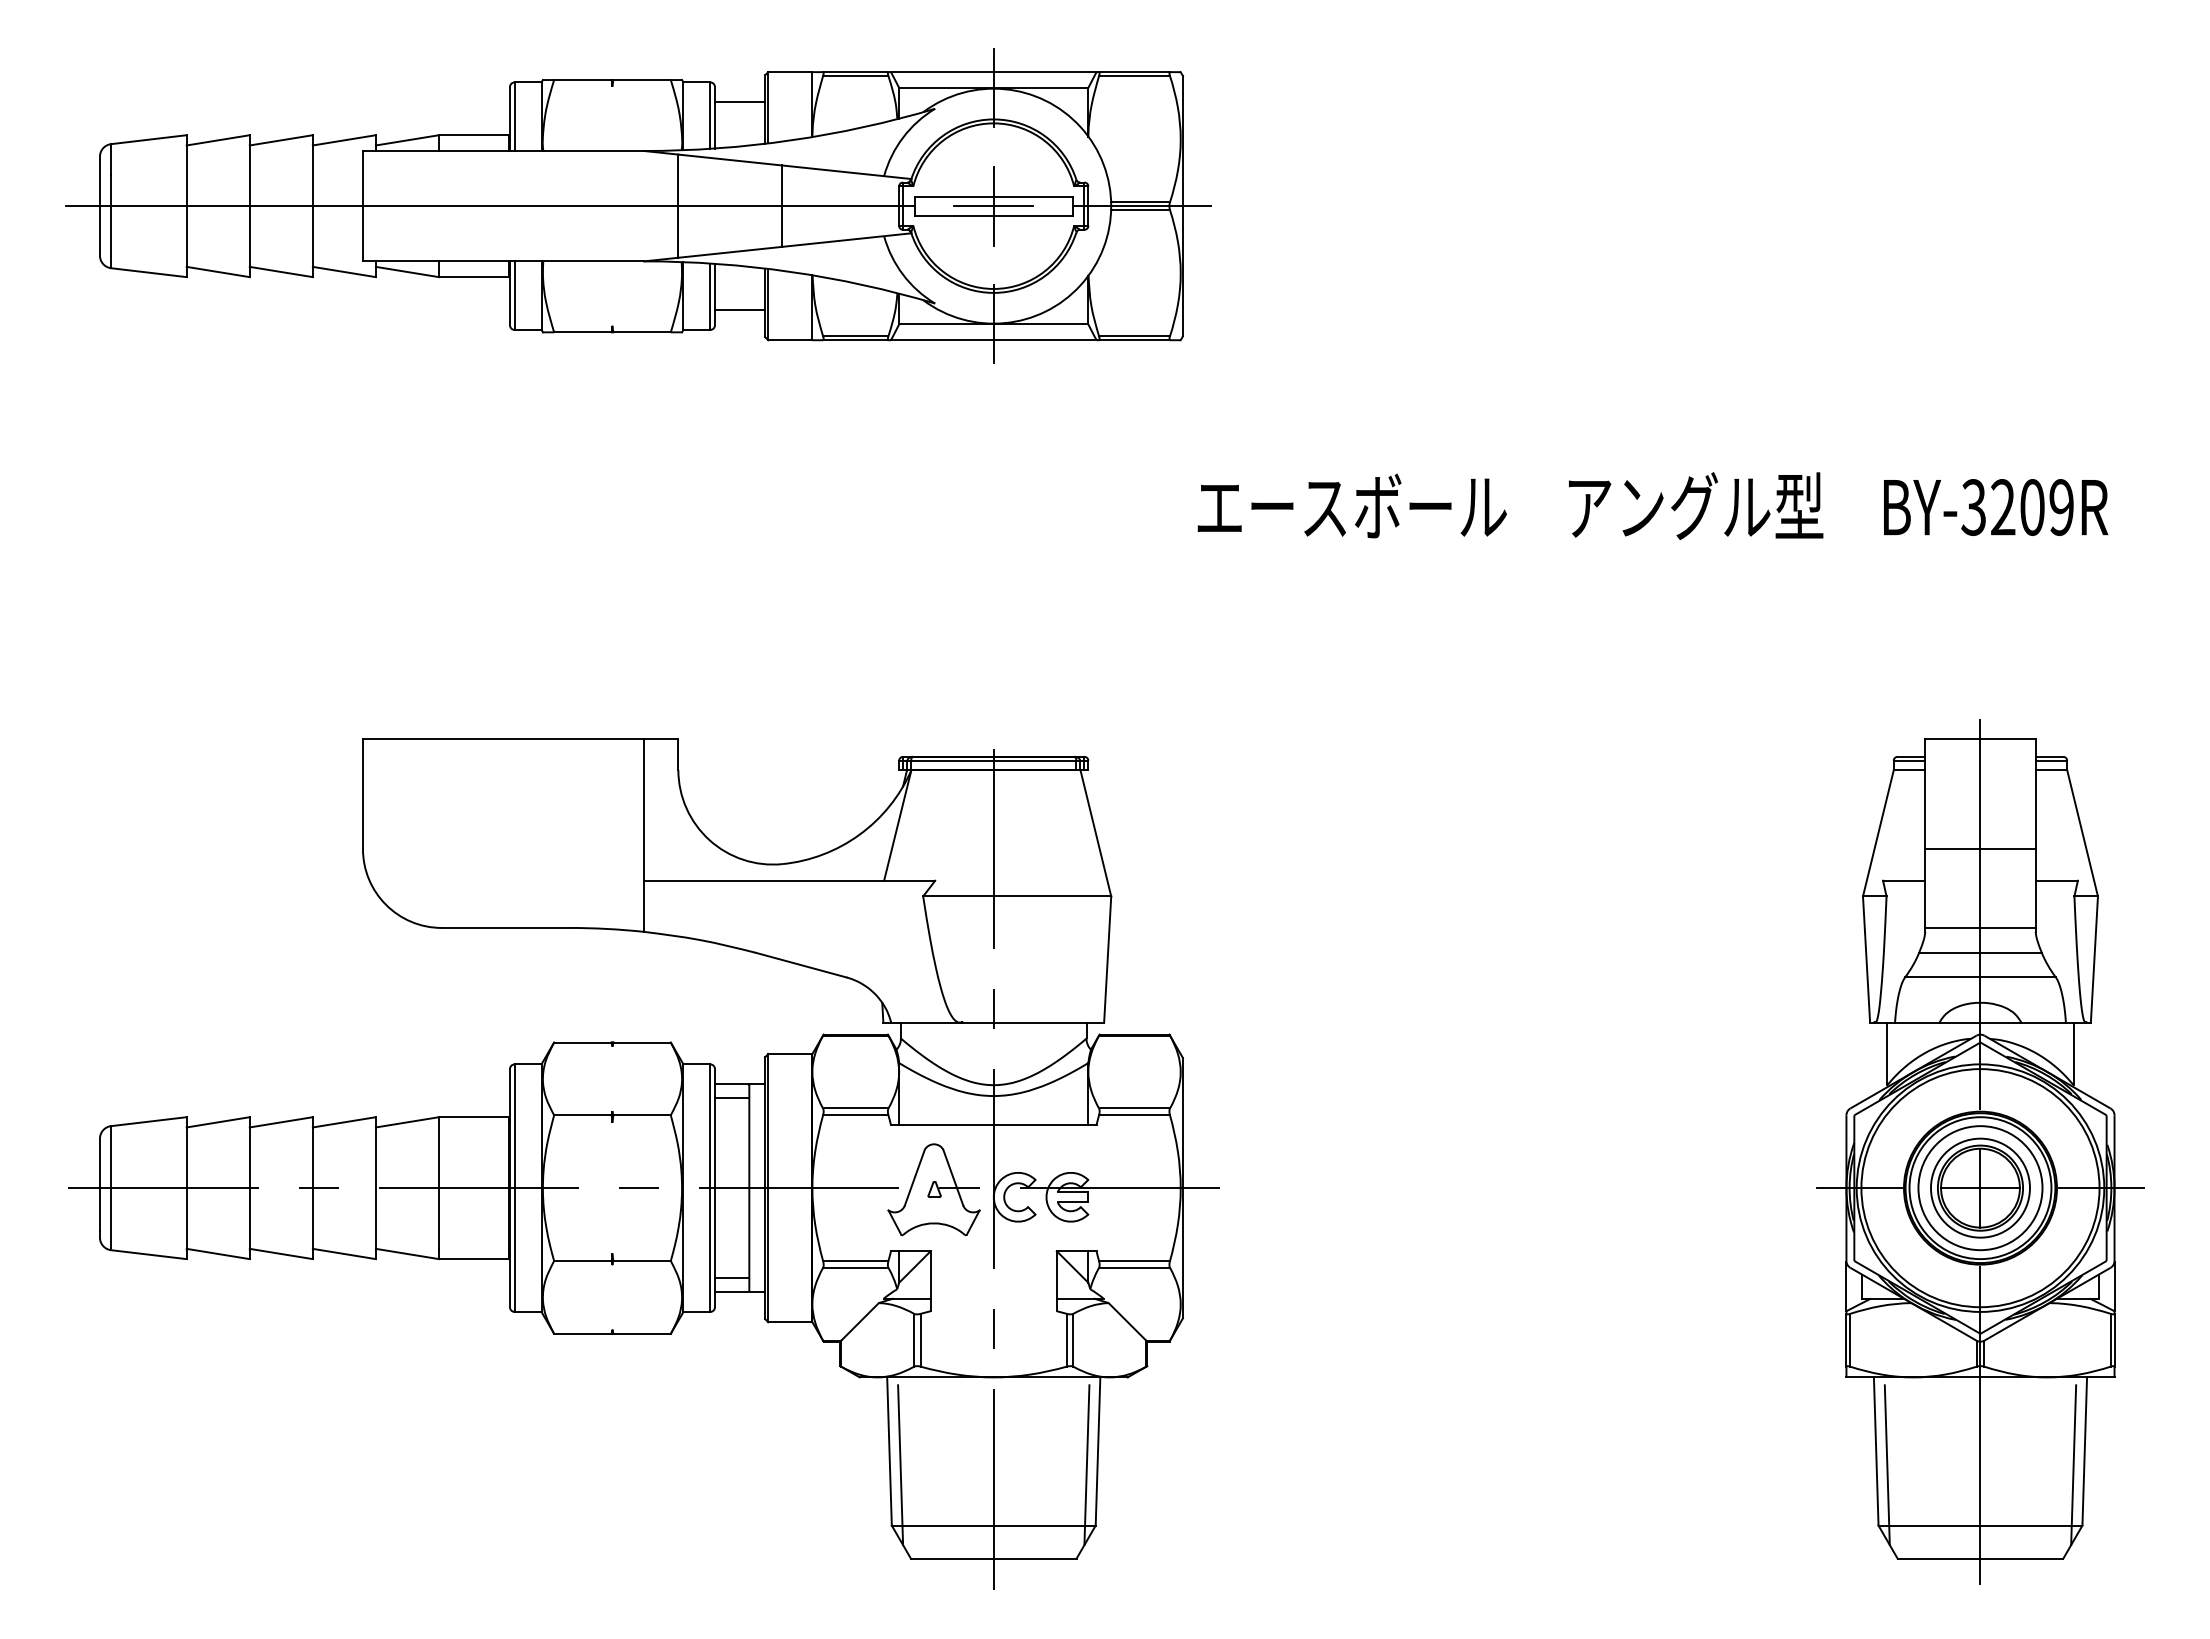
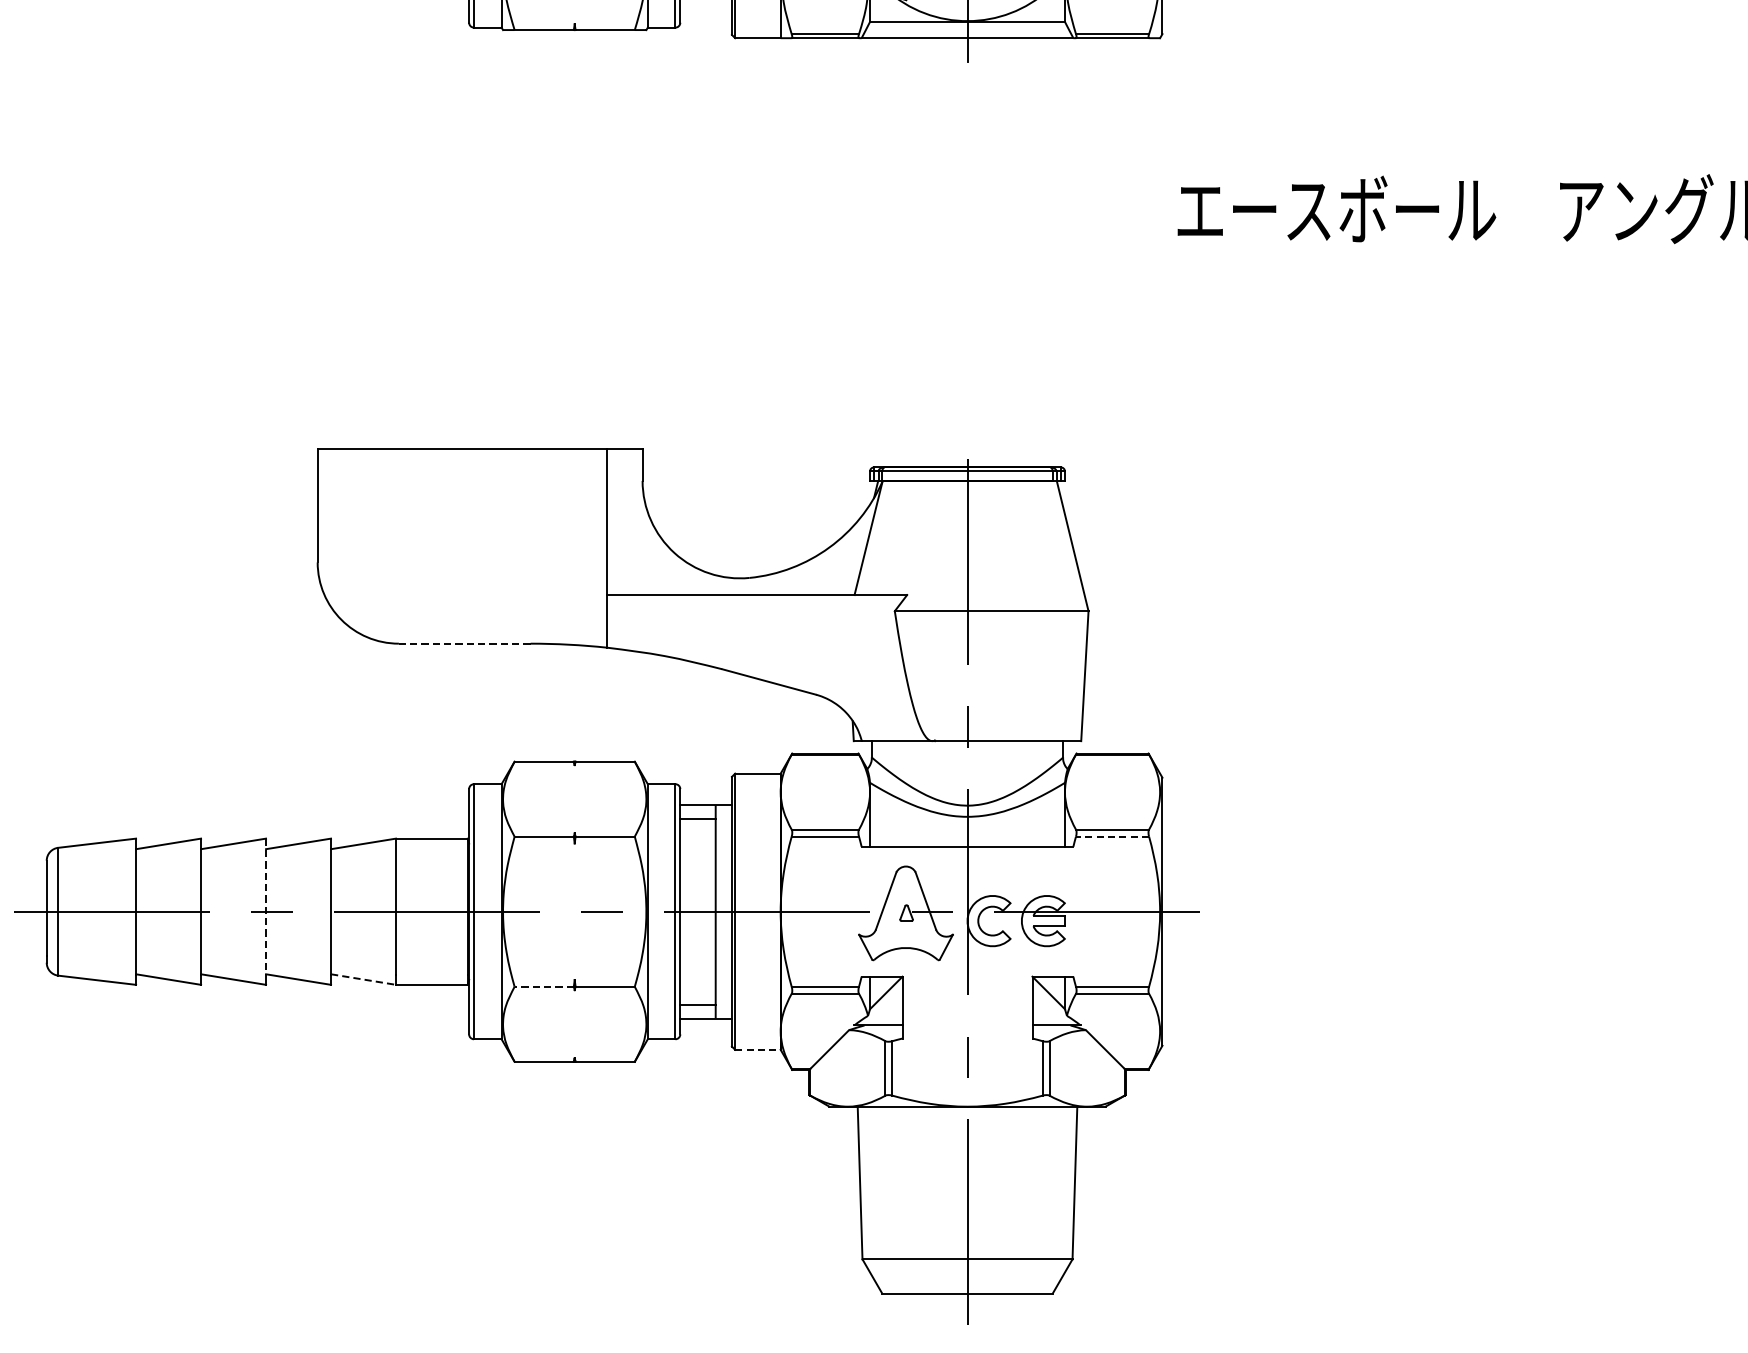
line: (739, 309) -> (705, 6), removed
line: (505, 927) -> (464, 643), solid -> dashed
line: (1134, 1115) -> (1112, 836), solid -> dashed
line: (312, 1183) -> (265, 906), solid -> dashed
line: (407, 1254) -> (363, 980), solid -> dashed
line: (582, 1261) -> (543, 987), solid -> dashed
line: (790, 1322) -> (758, 1050), solid -> dashed
line: (900, 1465) -> (871, 1197), removed
line: (1086, 1465) -> (1063, 1197), removed

